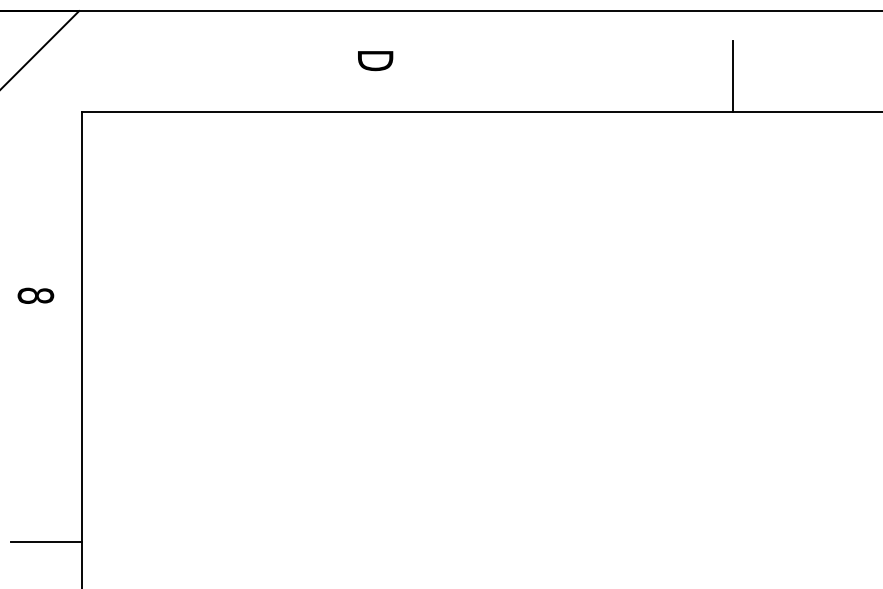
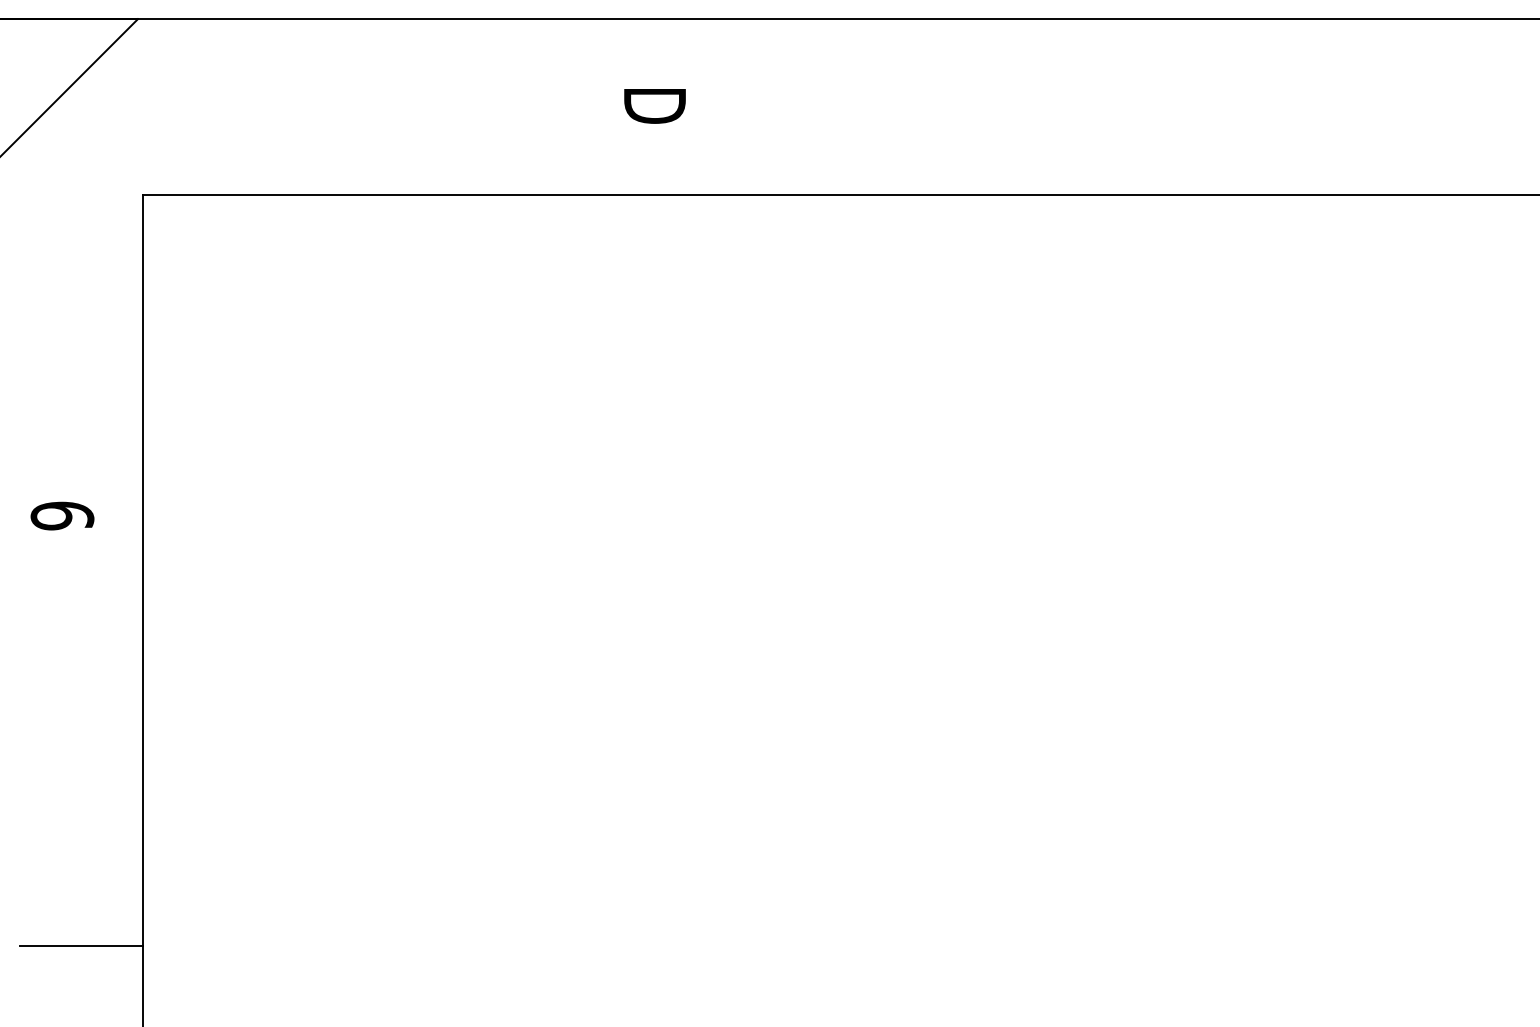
line: (732, 76) -> (1277, 133), removed
text: (35, 295) -> (61, 515), 8 -> 6

